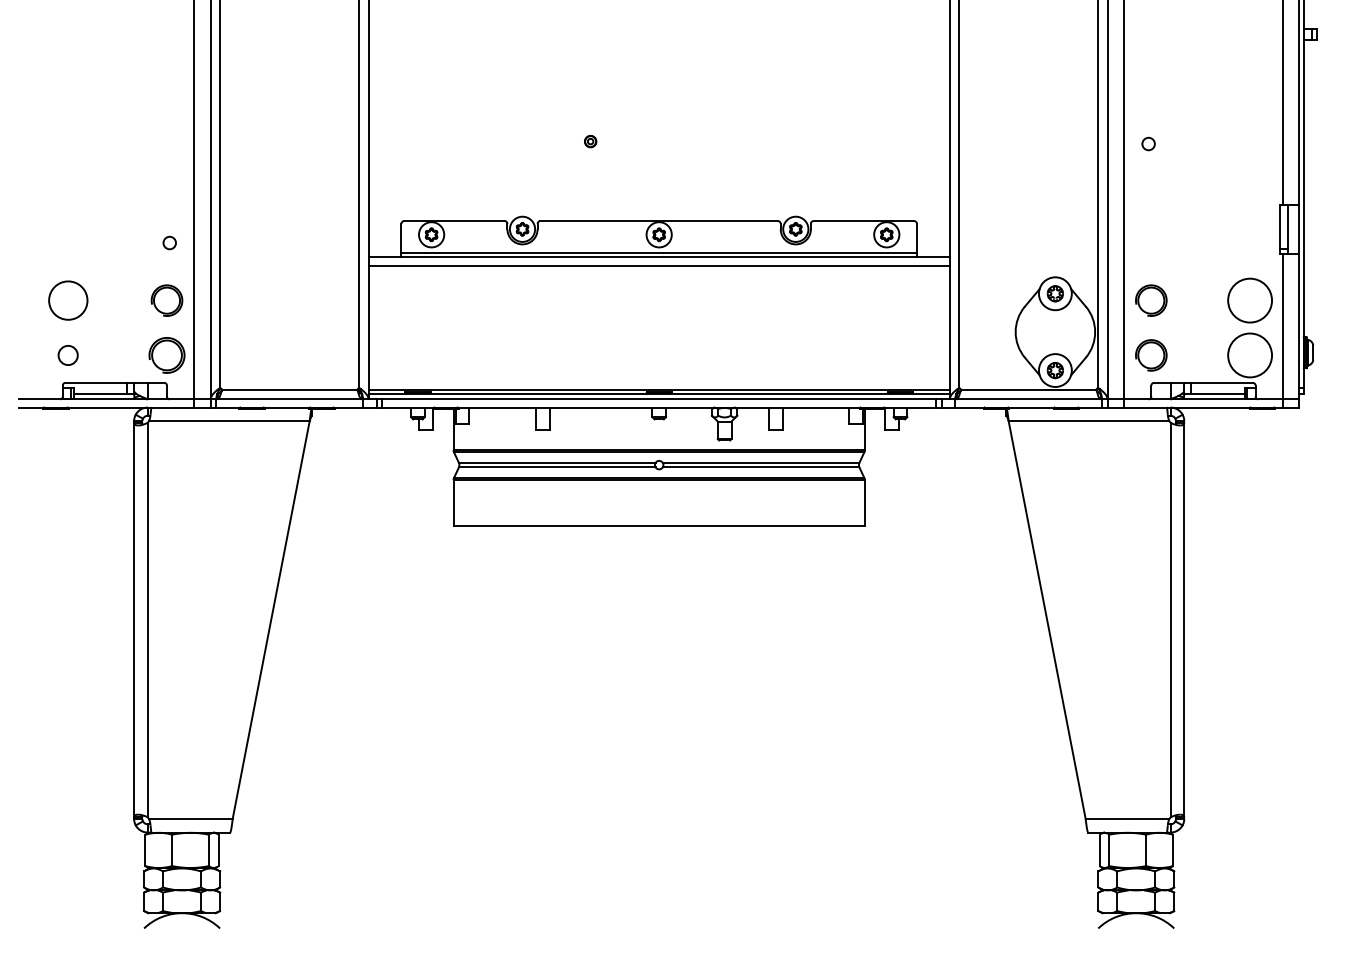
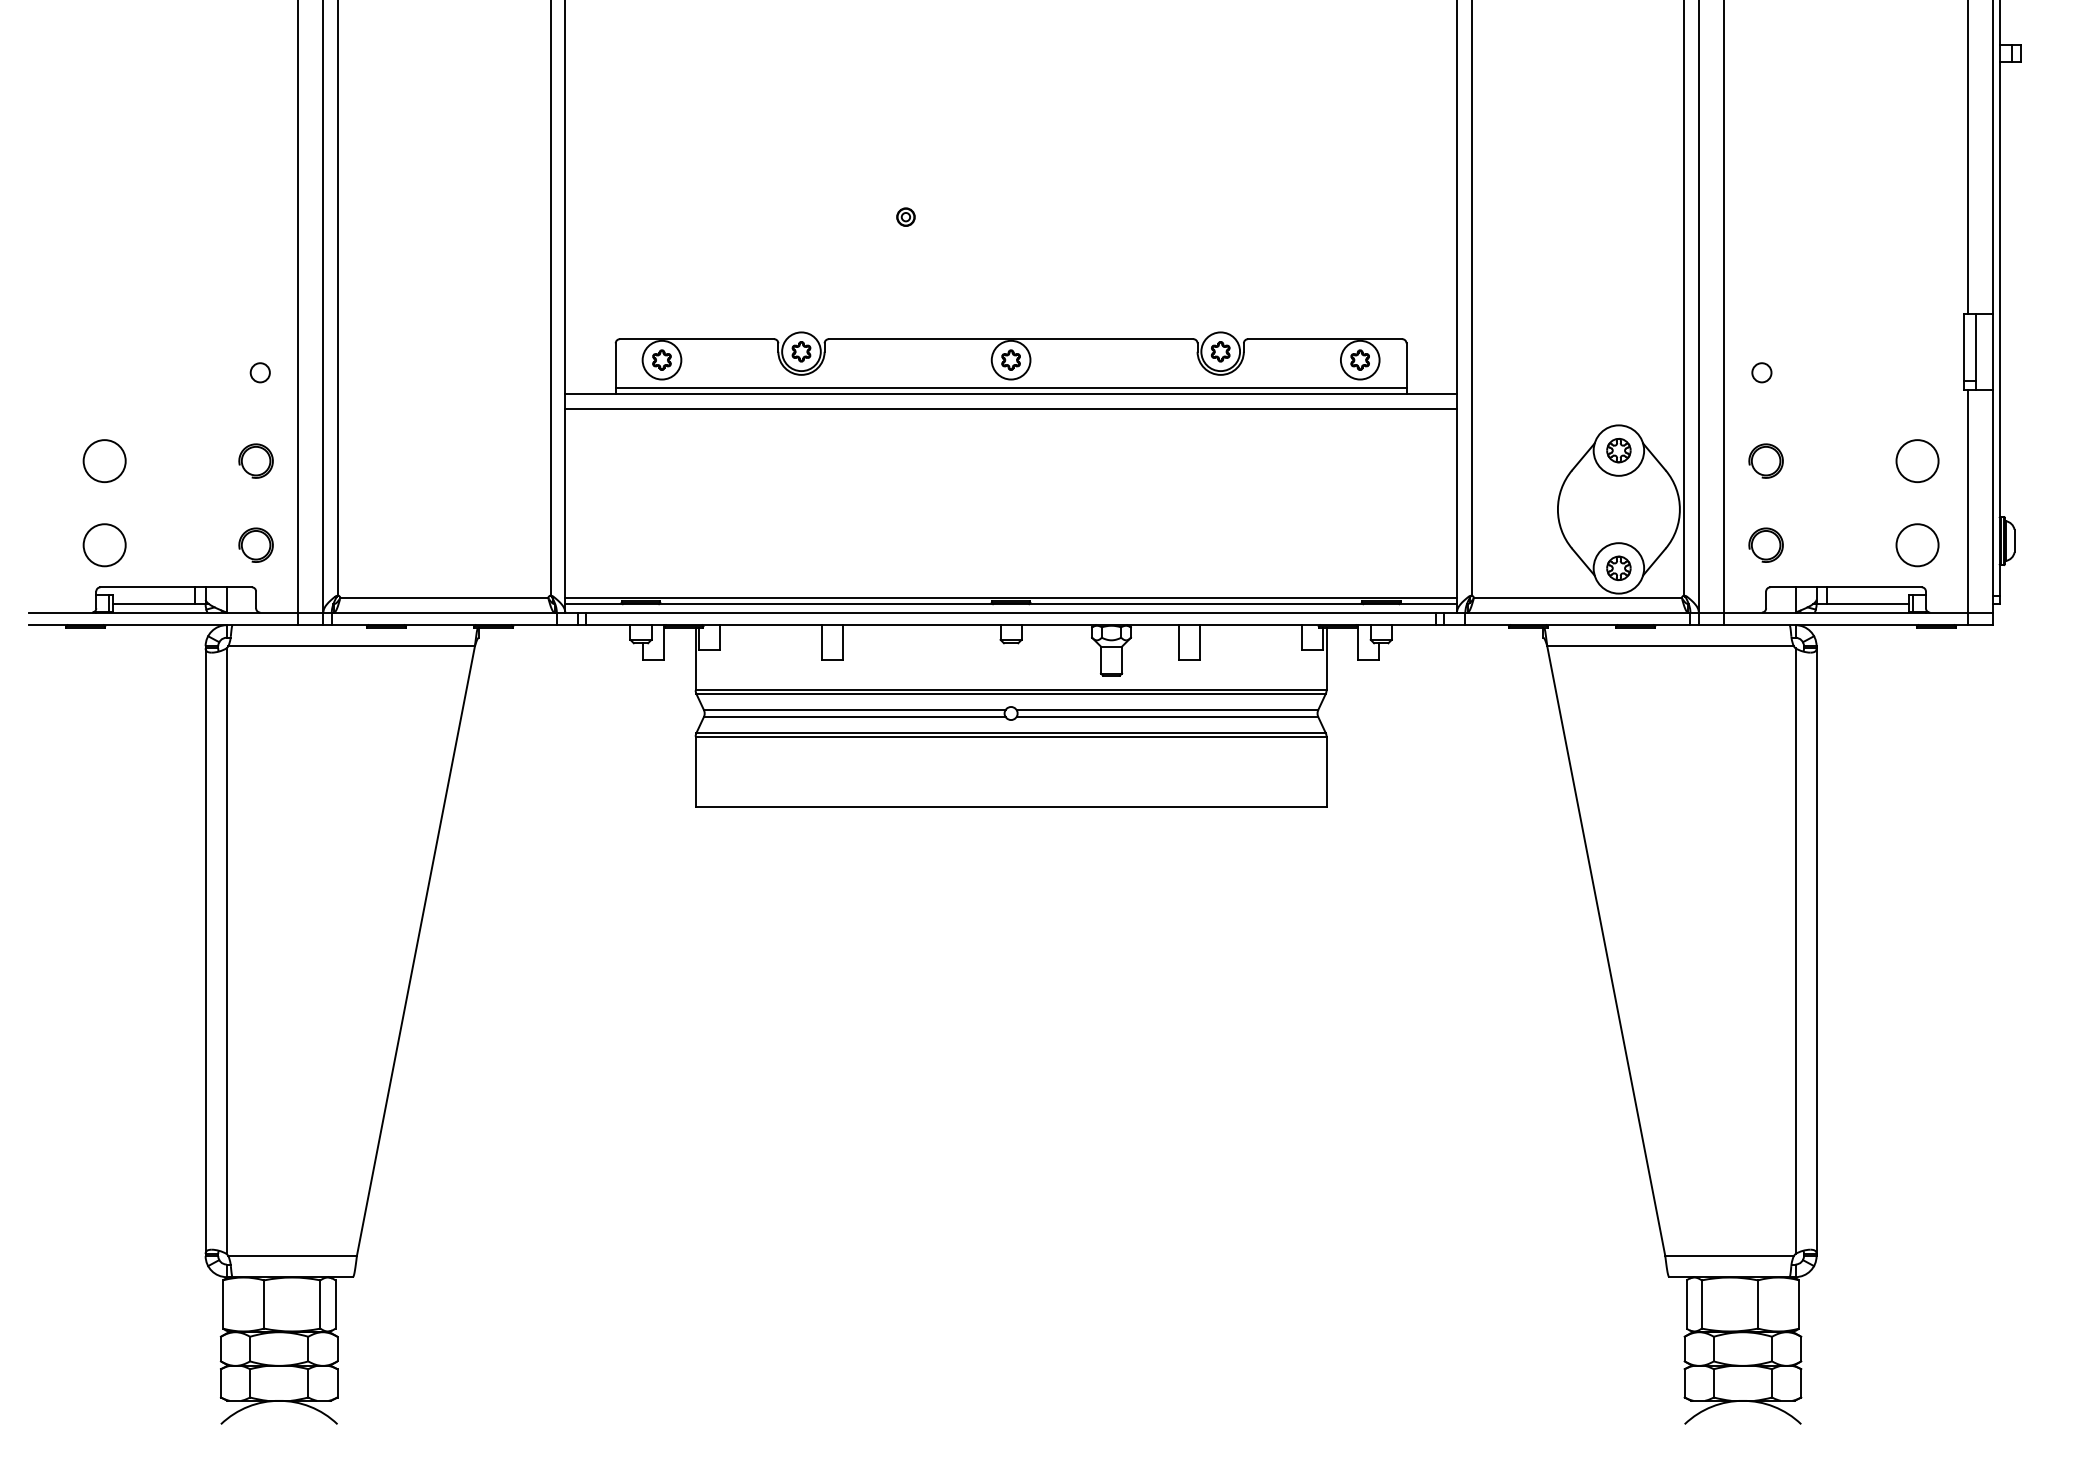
circle: (1148, 143) -> (1761, 371), moved
circle: (68, 300) -> (104, 460), size x0.71
part: (166, 300) -> (255, 460), size x0.71
part: (1151, 300) -> (1766, 460), size x0.71
circle: (1249, 300) -> (1916, 460), size x0.62
circle: (67, 355) -> (103, 545), size x1.43
part: (166, 355) -> (255, 545), size x0.62
part: (1151, 355) -> (1766, 545), size x0.71
circle: (1249, 355) -> (1916, 545), size x0.62

